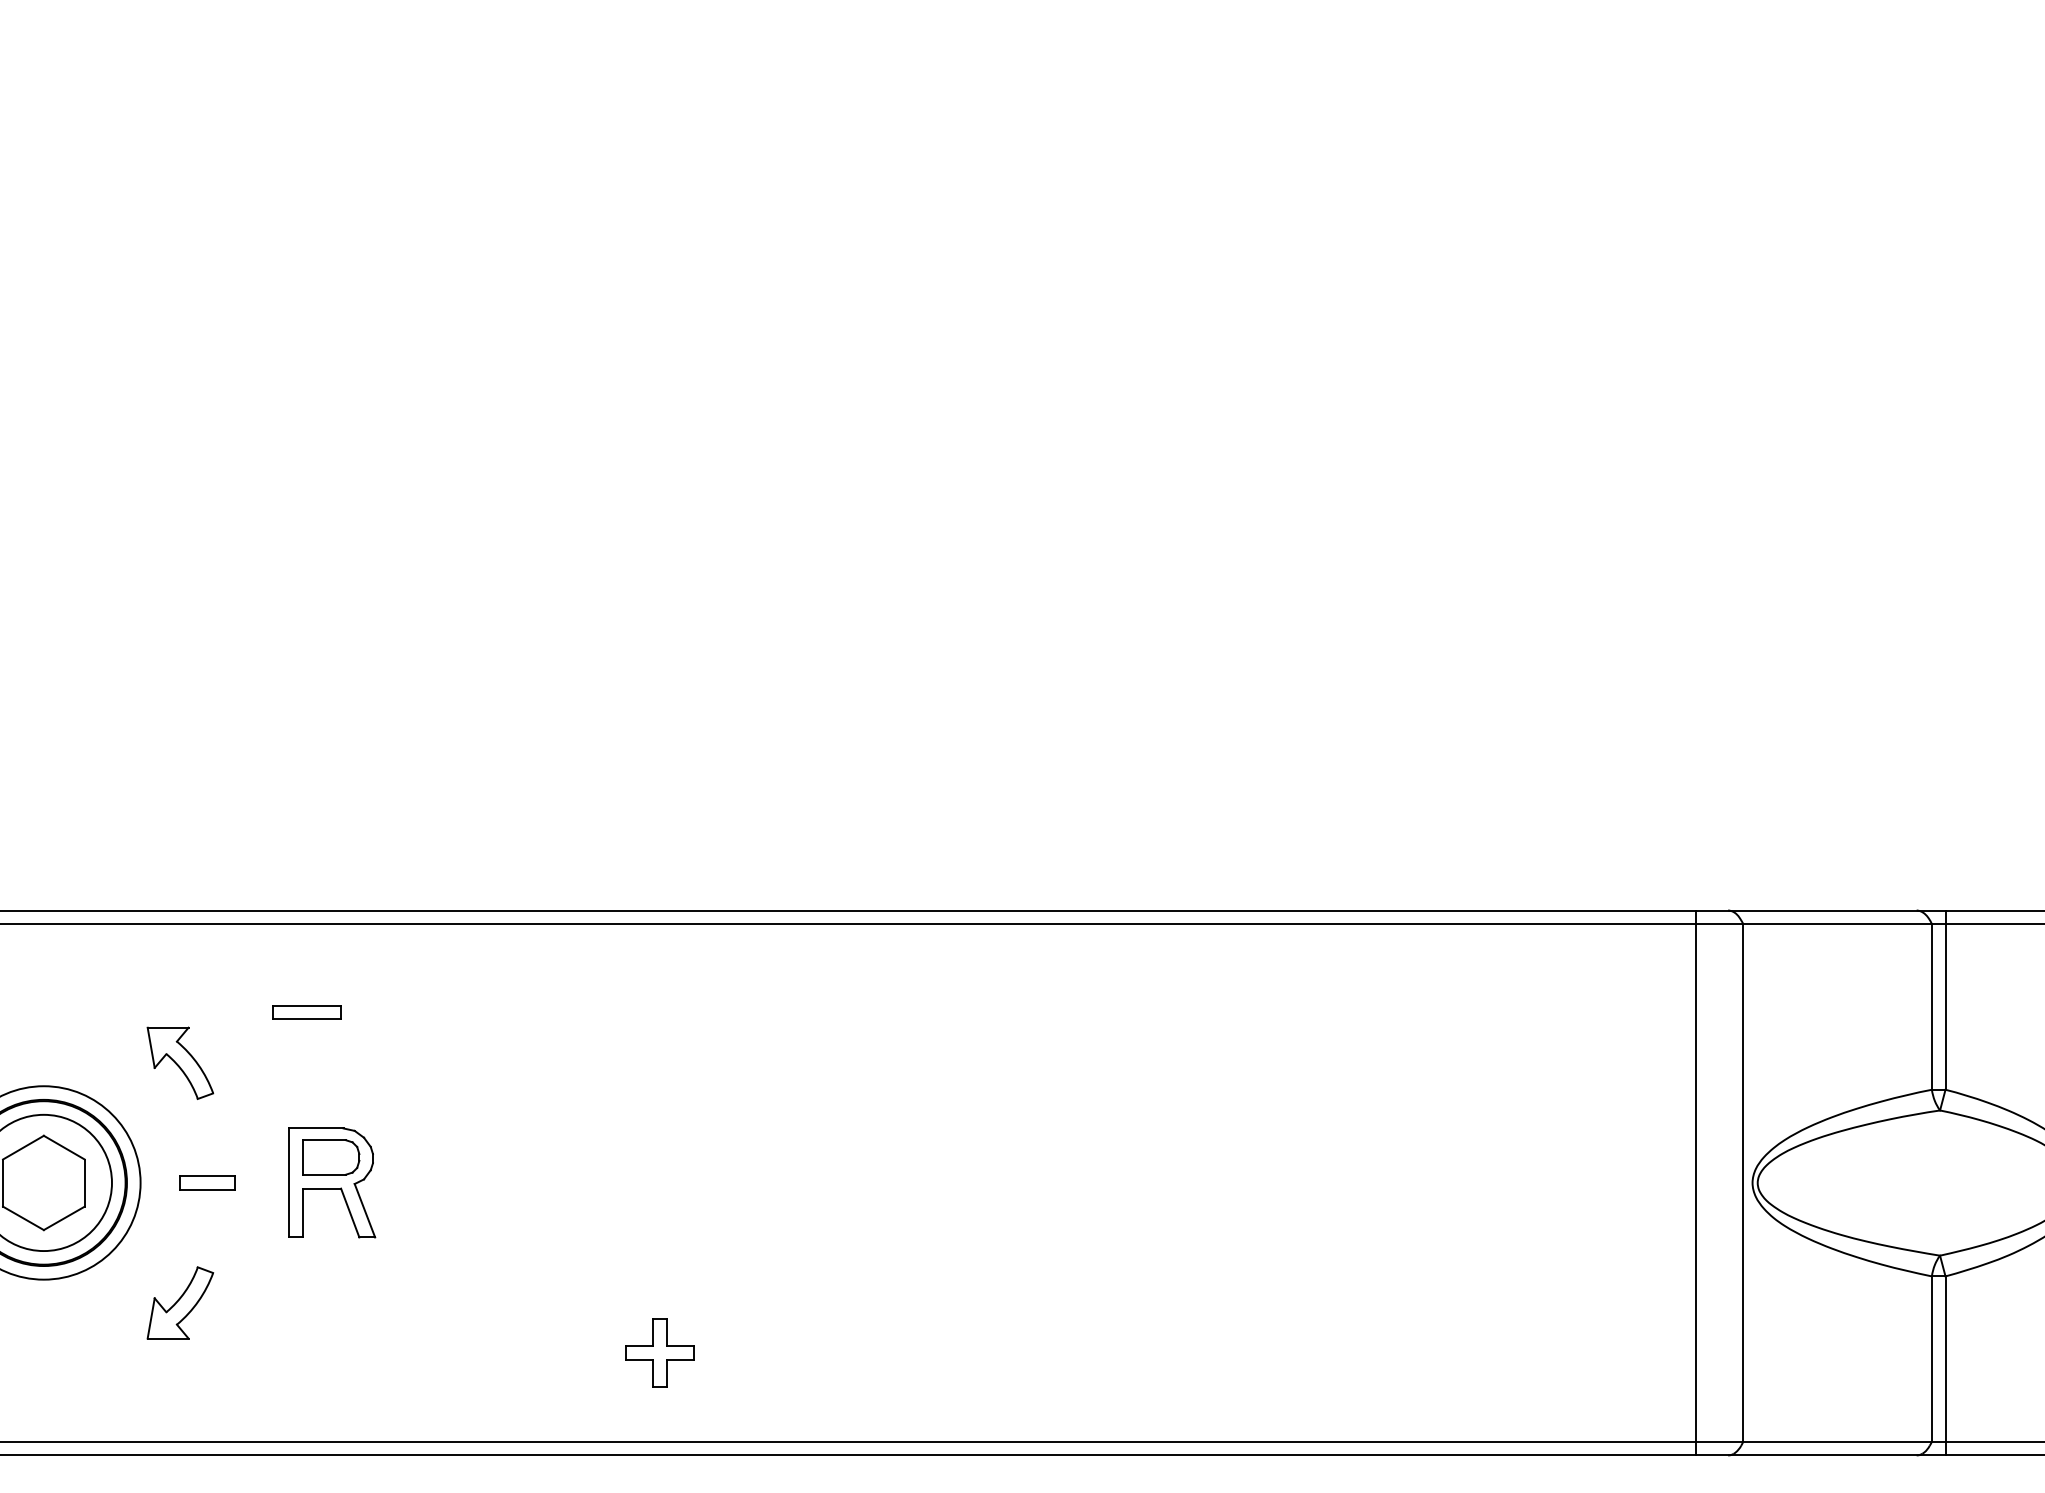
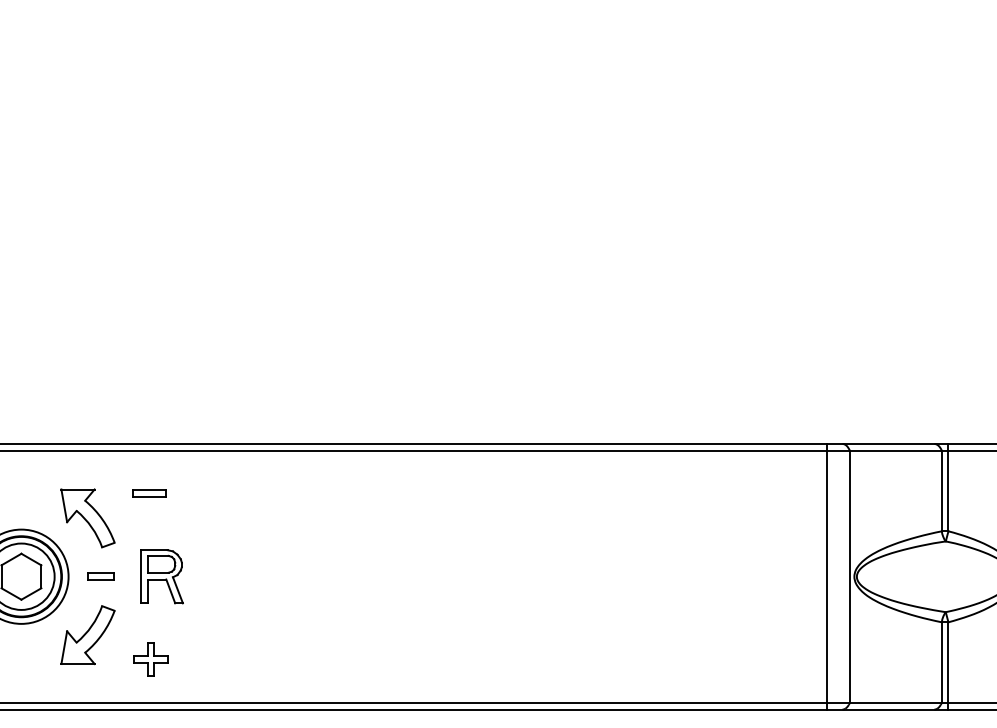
part: (179, 1063) -> (87, 518), size x1.67
part: (179, 1303) -> (87, 635), size x1.67
part: (659, 1352) -> (150, 659), moved

